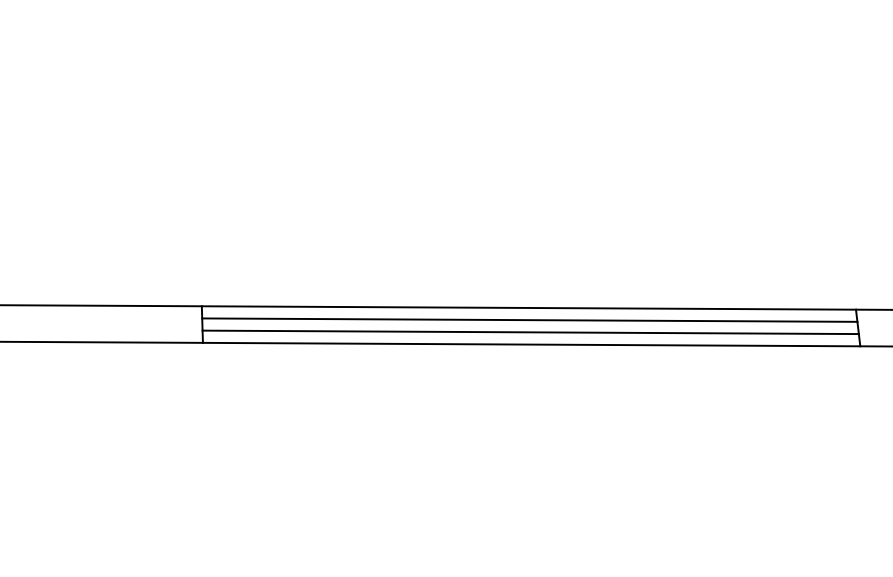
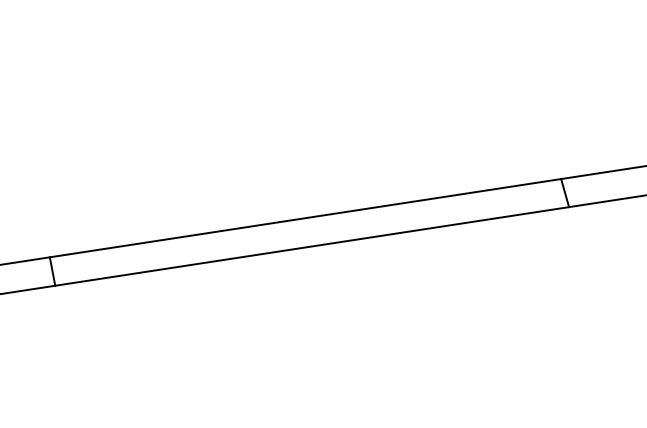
line: (529, 319) -> (307, 227), removed
line: (530, 332) -> (309, 237), removed

